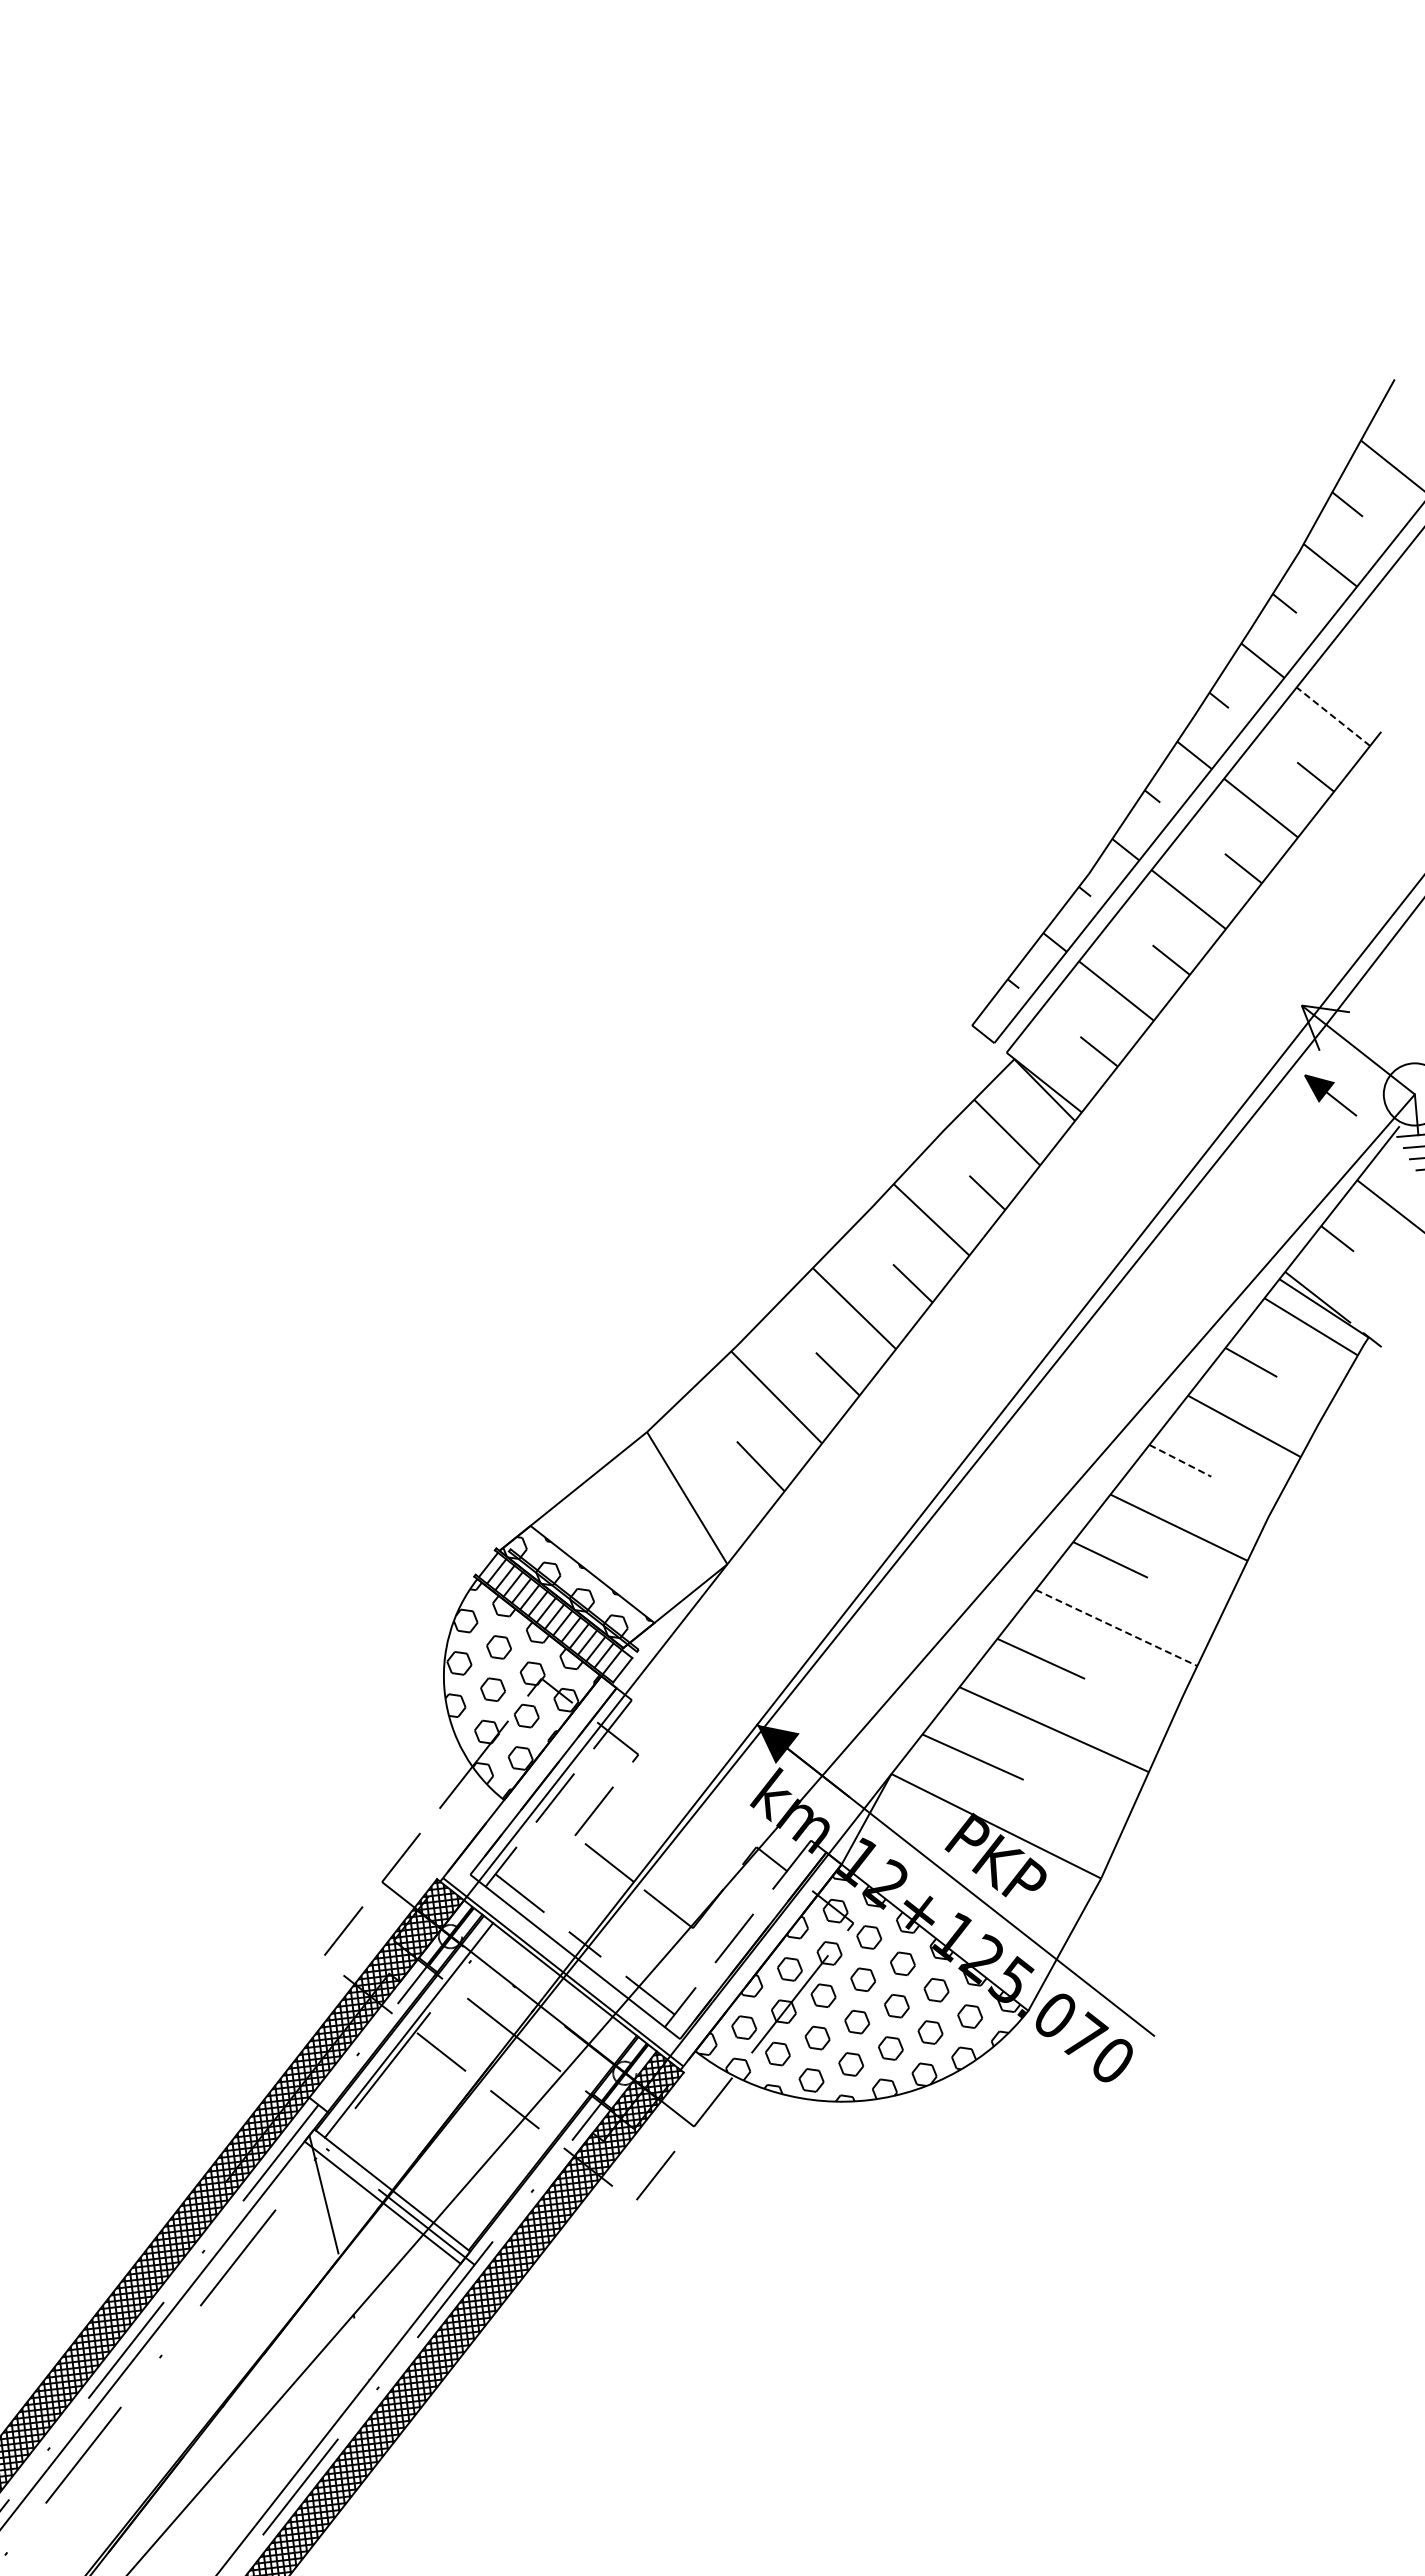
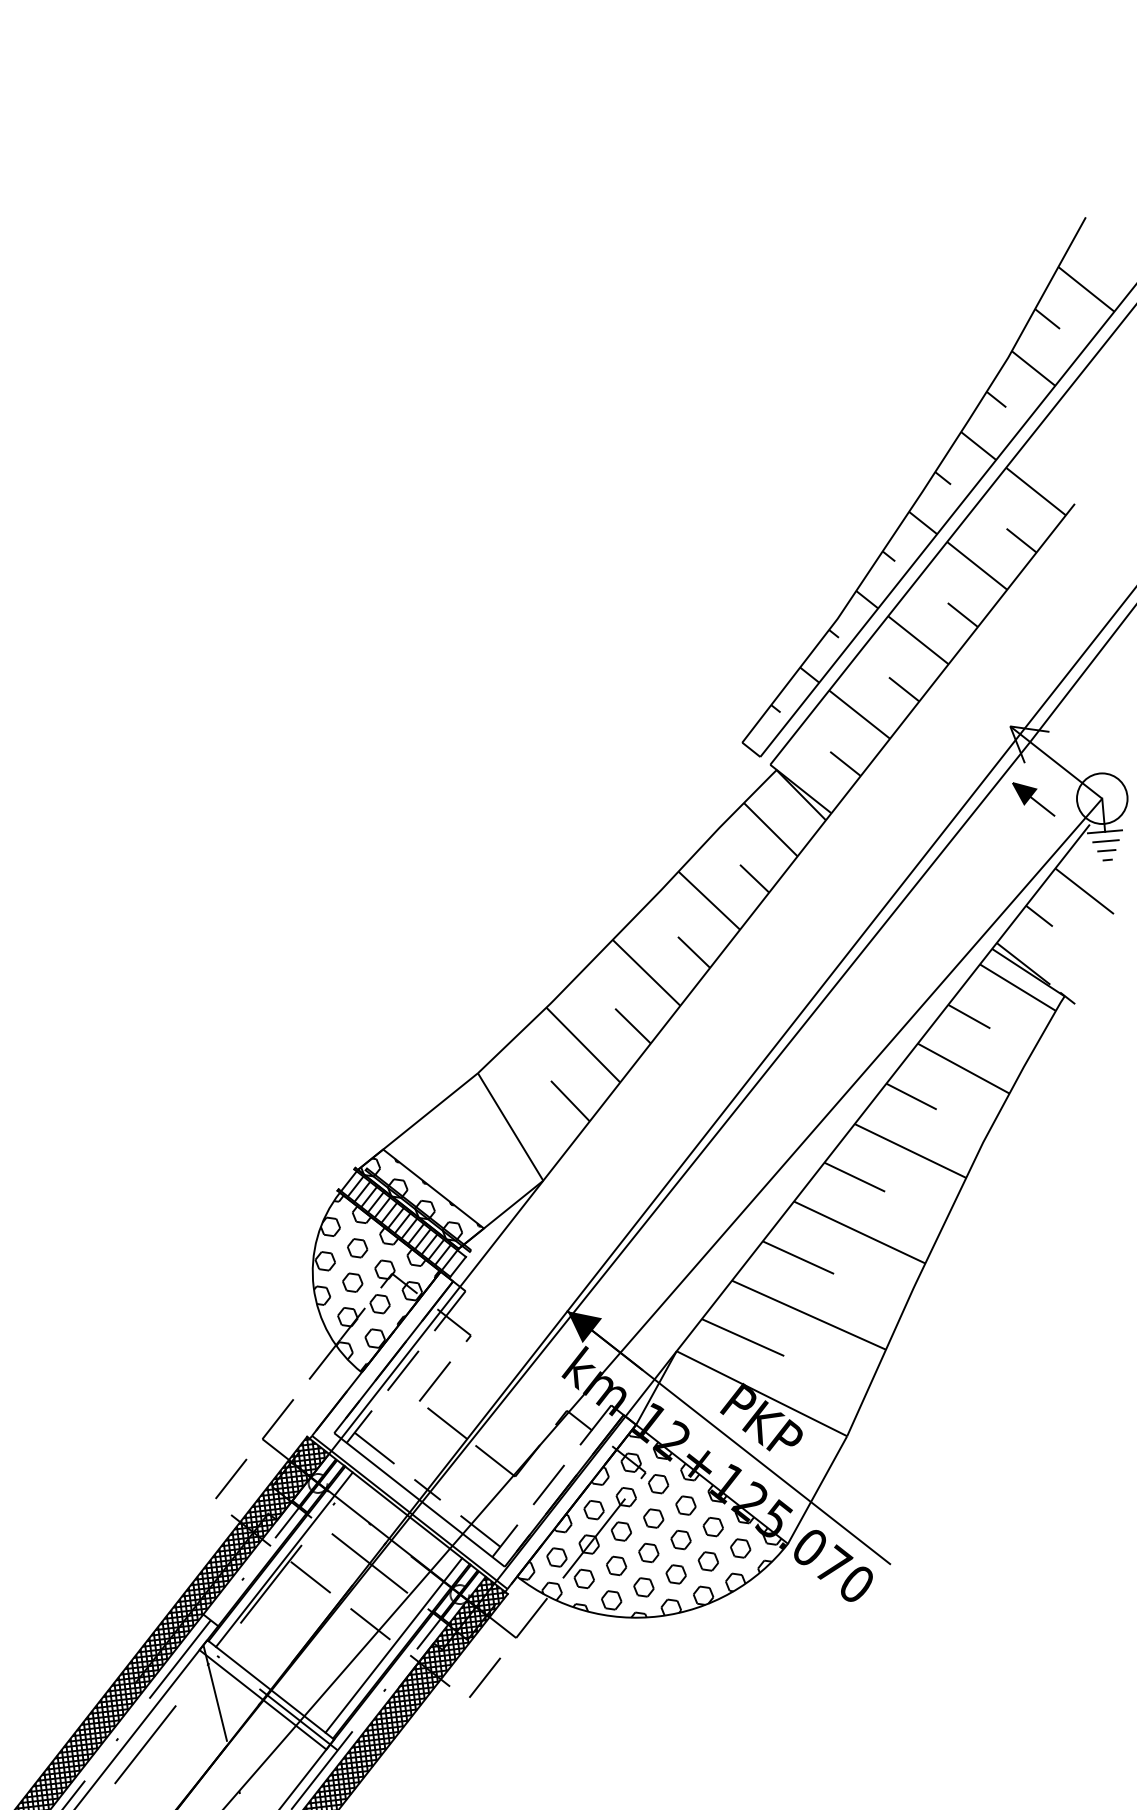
line: (1333, 716) -> (1036, 491), dashed -> solid
line: (1180, 1460) -> (911, 1096), dashed -> solid
line: (1116, 1628) -> (859, 1232), dashed -> solid
line: (543, 2135) -> (393, 1645), added

